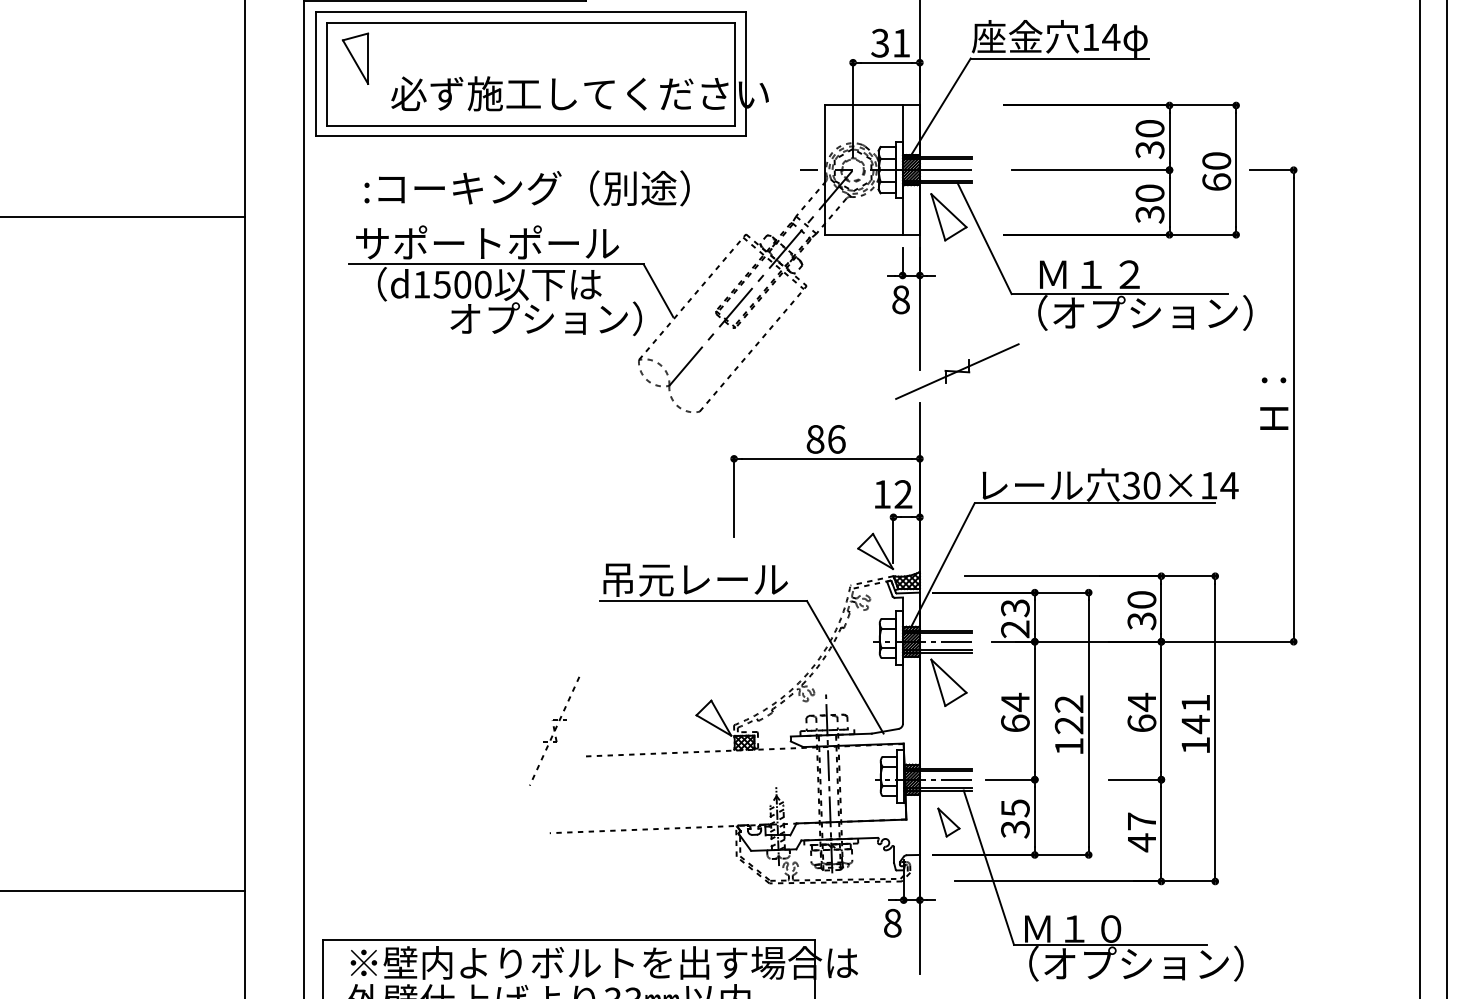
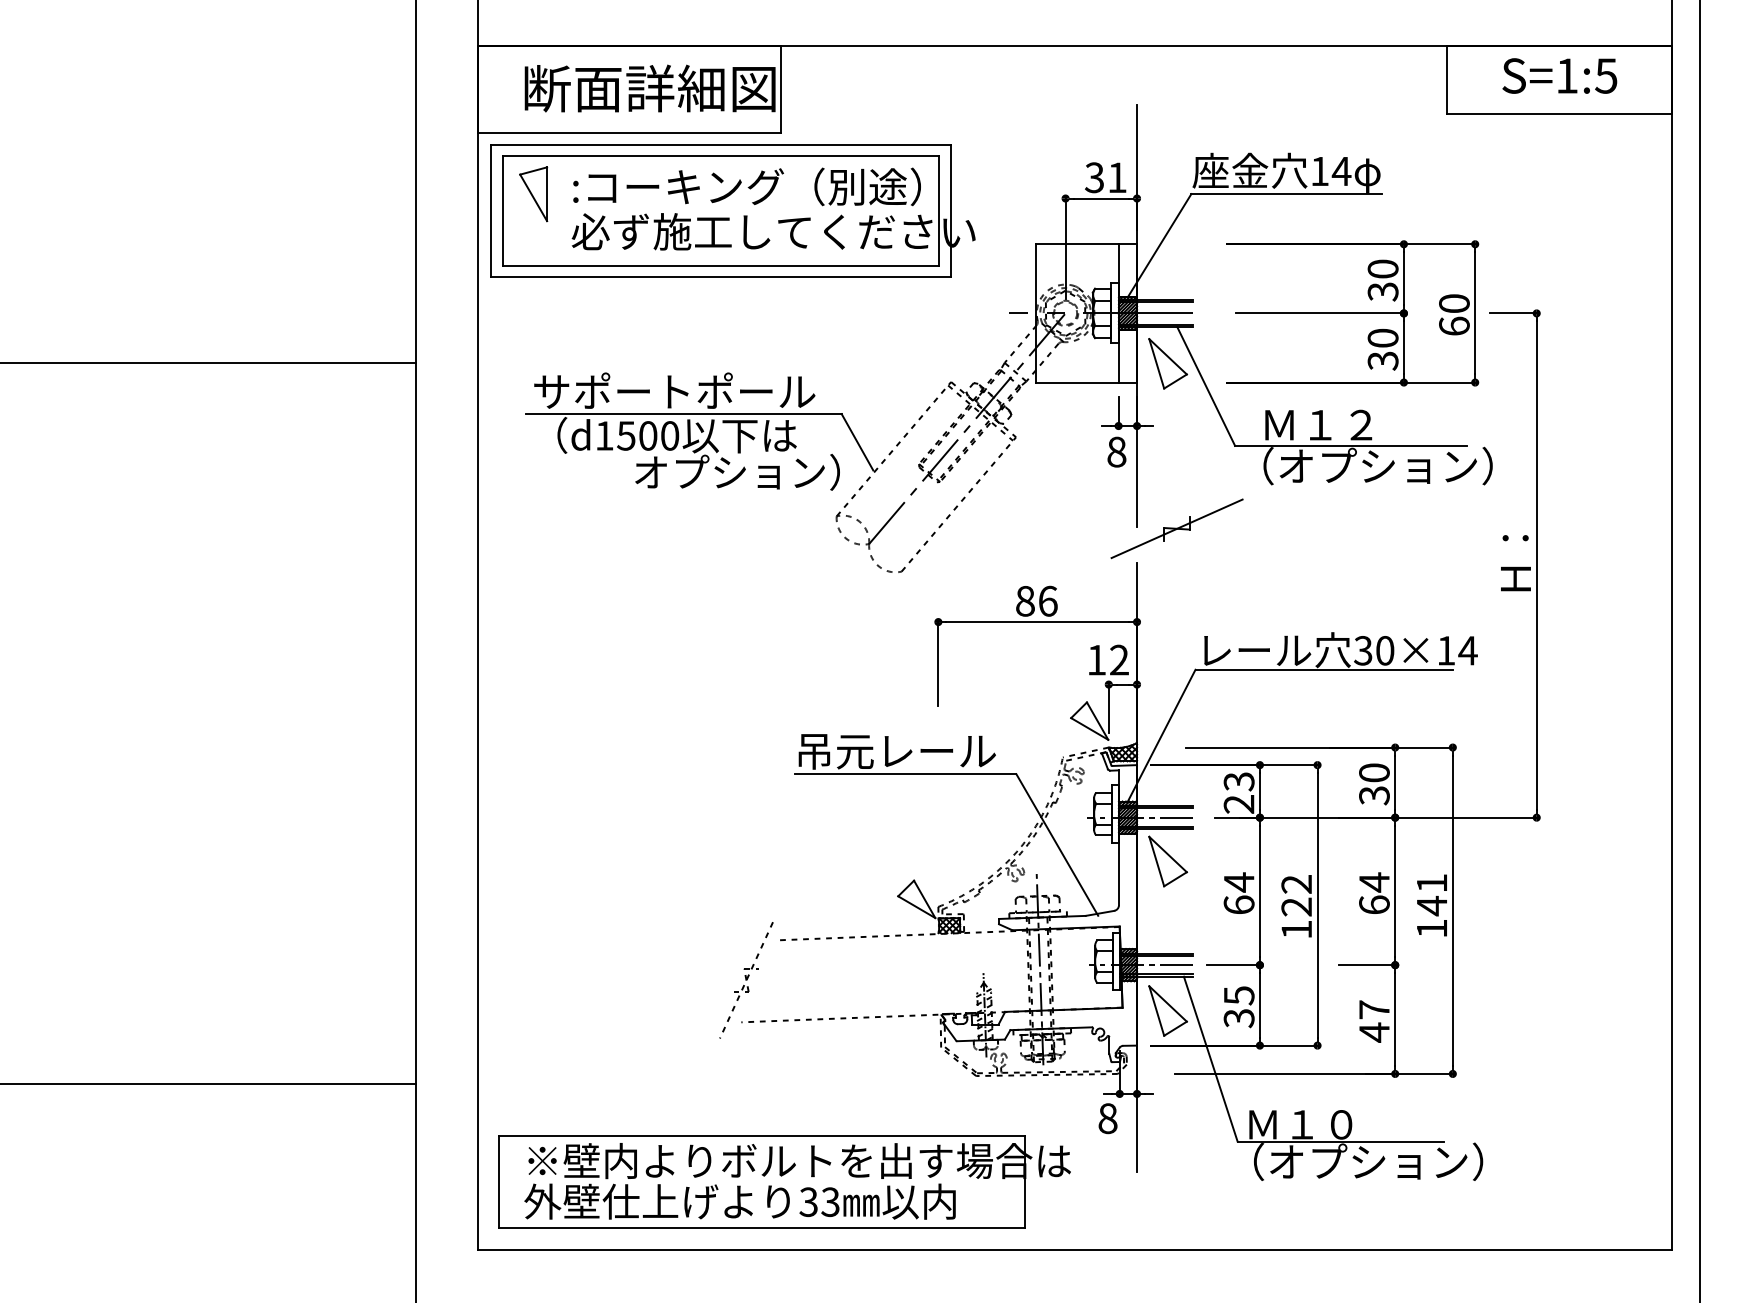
text: (526, 187) -> (746, 186), moved
part: (554, 731) -> (746, 980), moved
part: (948, 822) -> (1167, 1010), size x1.67

